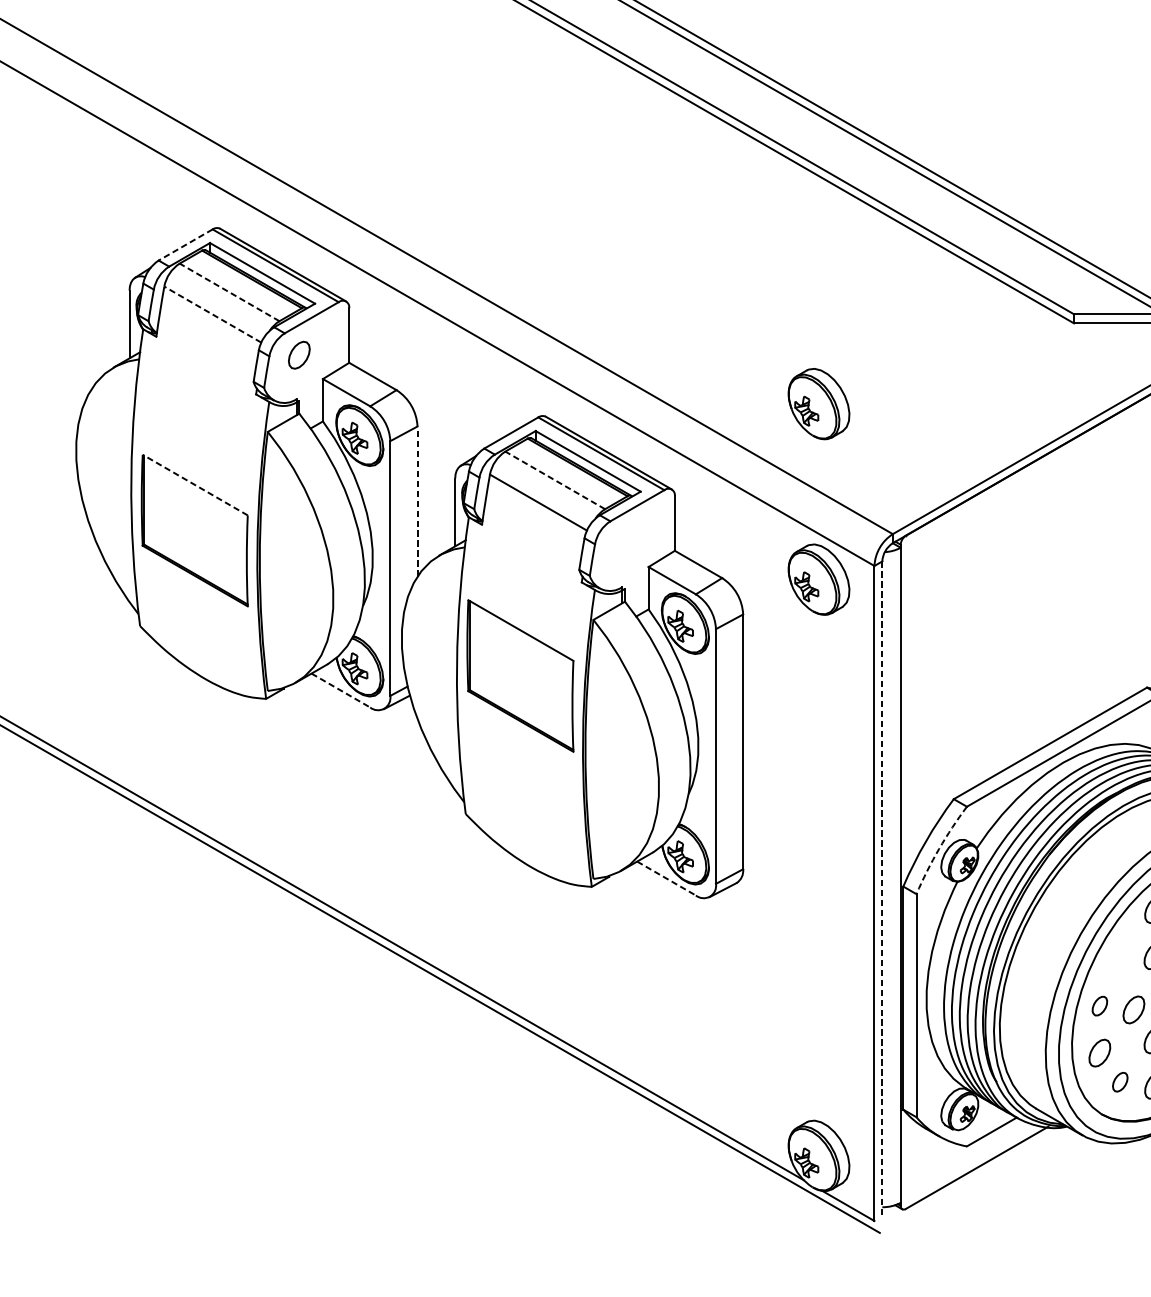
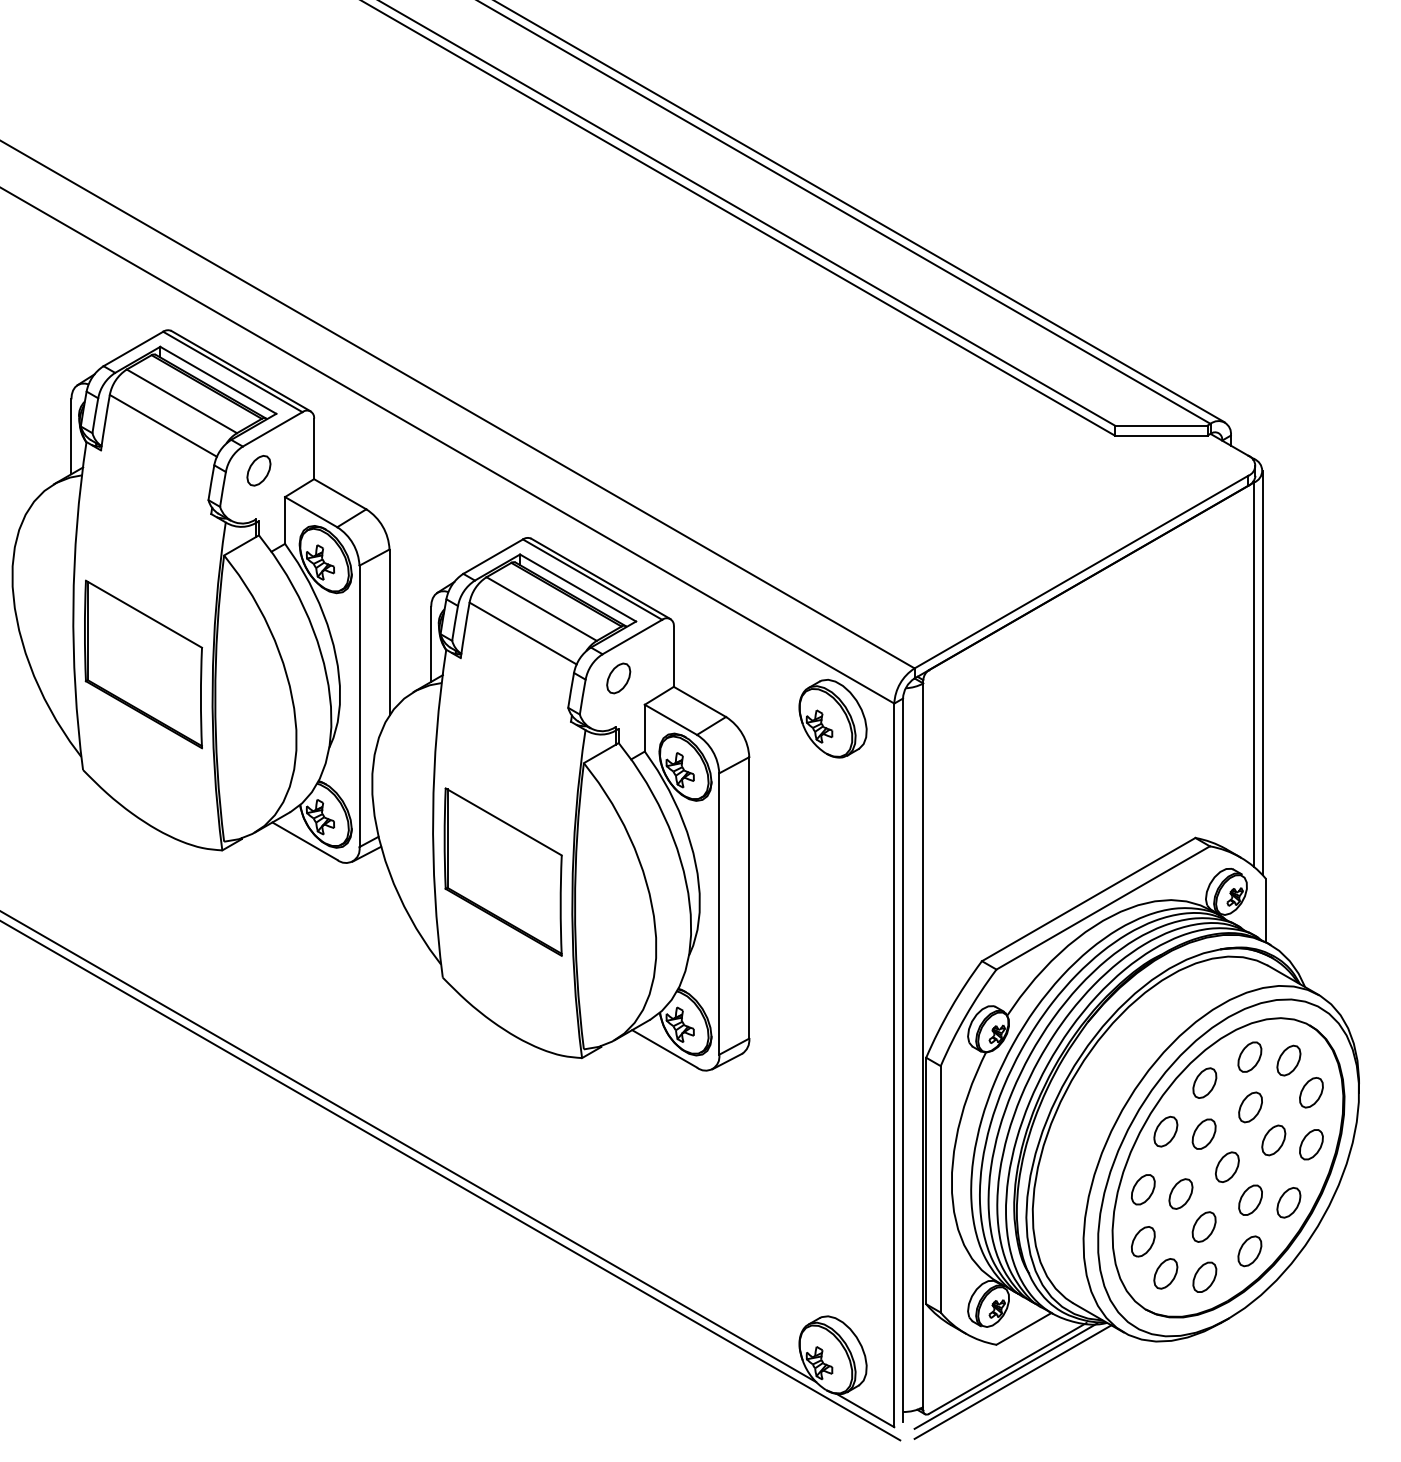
line: (184, 245) -> (132, 349), dashed -> solid
line: (229, 292) -> (181, 401), dashed -> solid
line: (212, 314) -> (163, 425), dashed -> solid
part: (818, 403) -> (832, 524), removed
line: (555, 480) -> (541, 609), dashed -> solid
line: (195, 485) -> (144, 614), dashed -> solid
line: (417, 501) -> (389, 632), dashed -> solid
part: (624, 543) -> (618, 678), added
part: (519, 675) -> (502, 871), moved
line: (341, 690) -> (305, 841), dashed -> solid
arc: (938, 849) -> (965, 1016), dashed -> solid
line: (667, 879) -> (665, 1049), dashed -> solid
line: (882, 889) -> (903, 1060), dashed -> solid
part: (1119, 953) -> (1165, 1131), added
part: (1100, 1005) -> (1143, 1189), size x1.43
part: (1119, 1081) -> (1165, 1273), size x1.43
line: (975, 1174) -> (1005, 1375), added
line: (981, 1179) -> (1012, 1381), added

